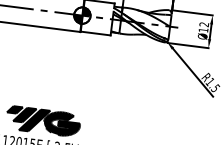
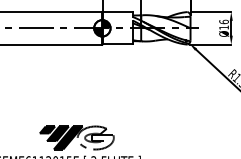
text: (203, 24) -> (223, 21), Ø12 -> Ø16
fill: (61, 123) -> (95, 137), removed

